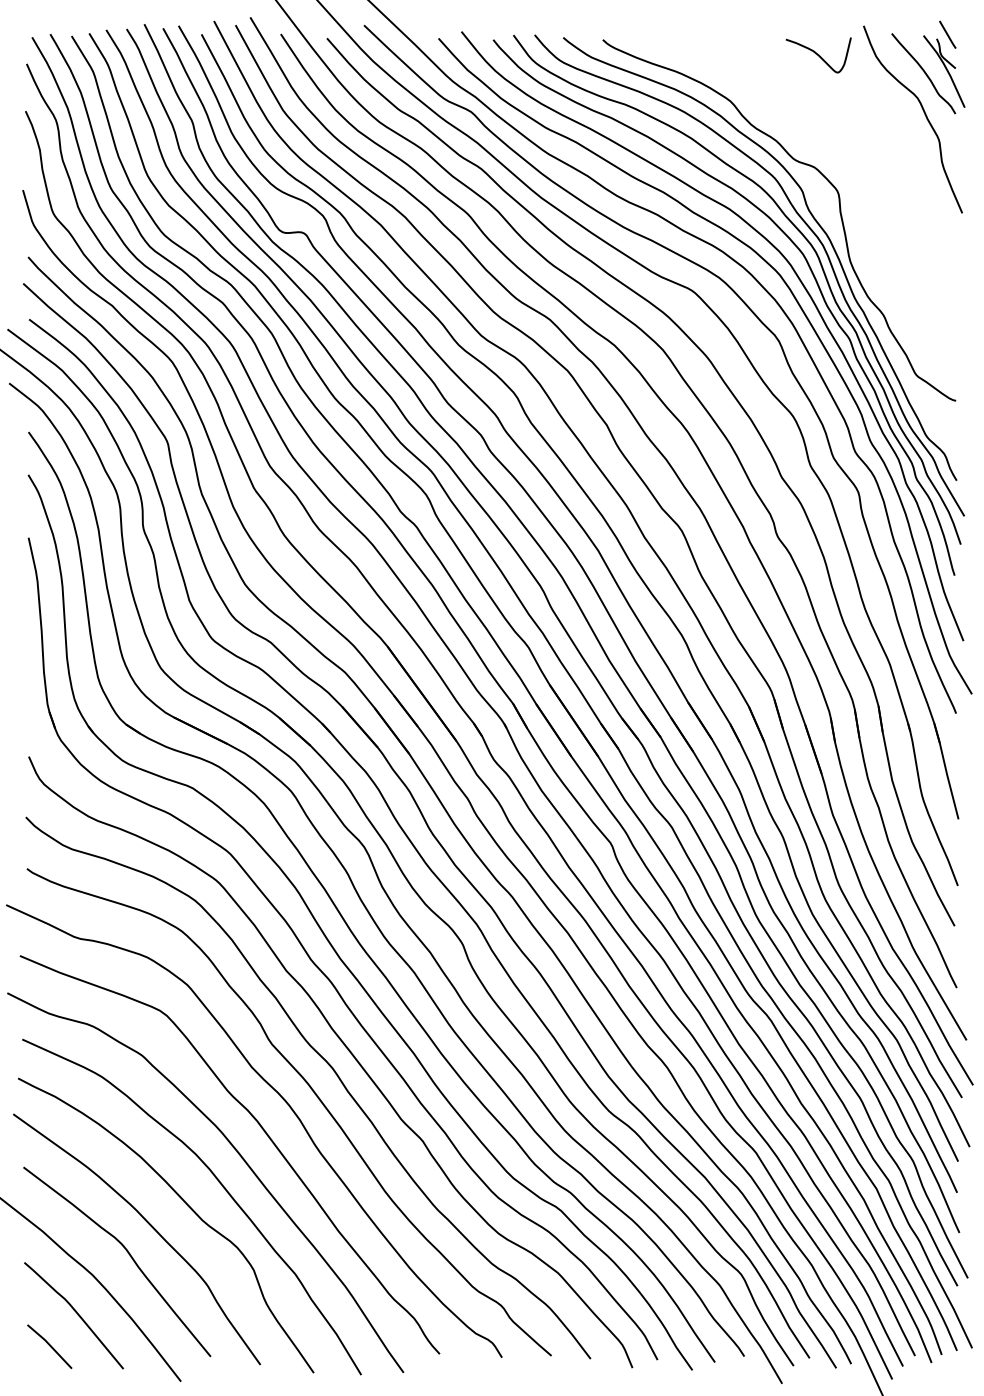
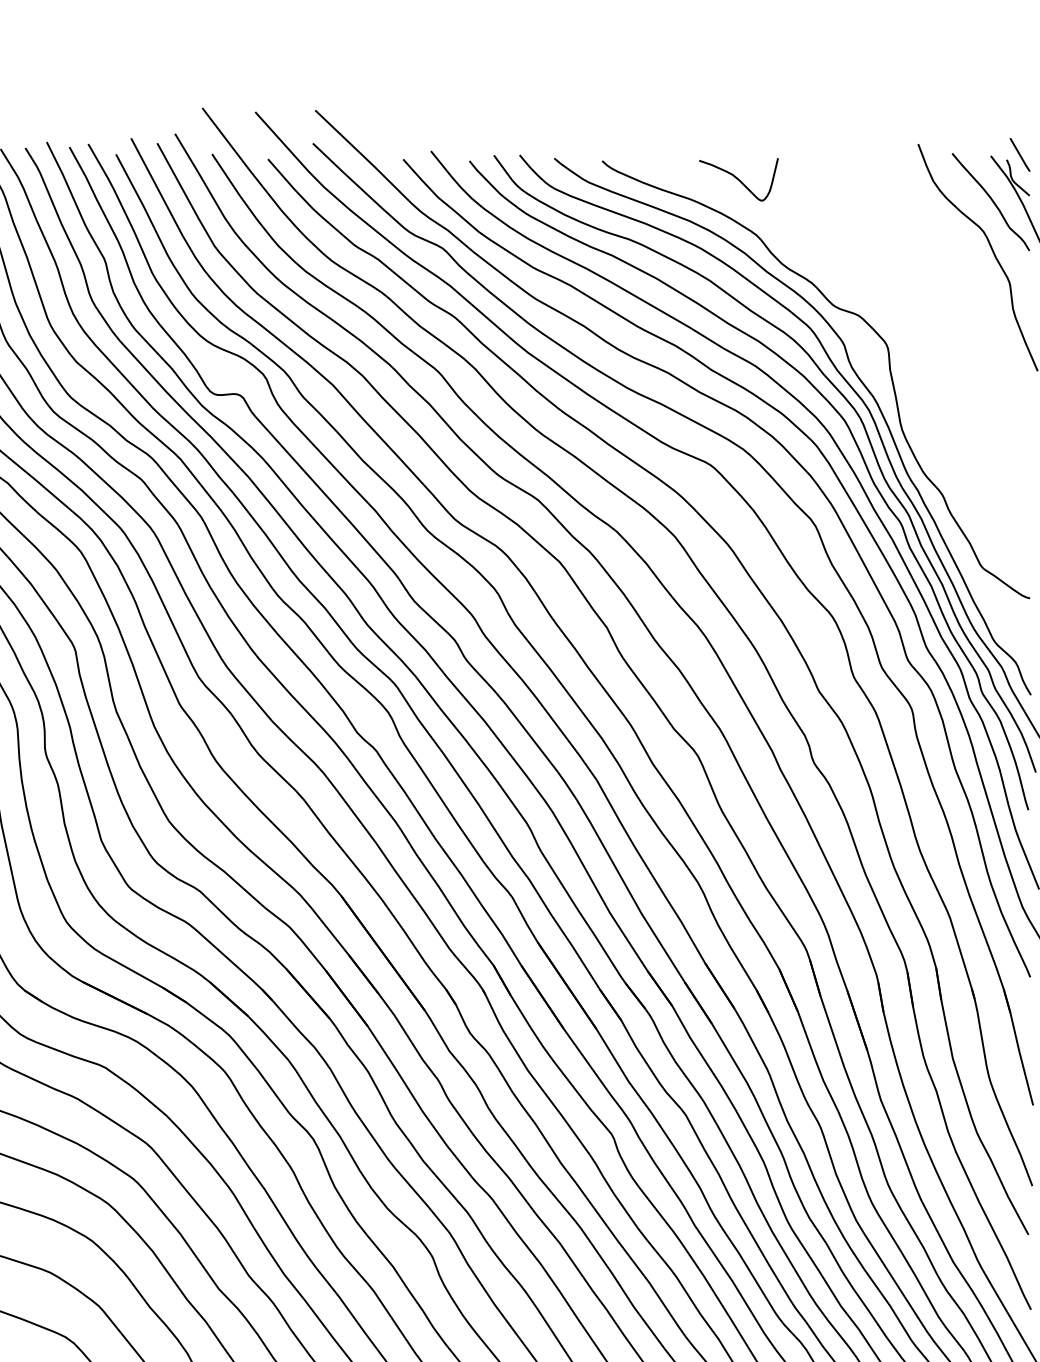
curve: (818, 55) -> (738, 179), moved

